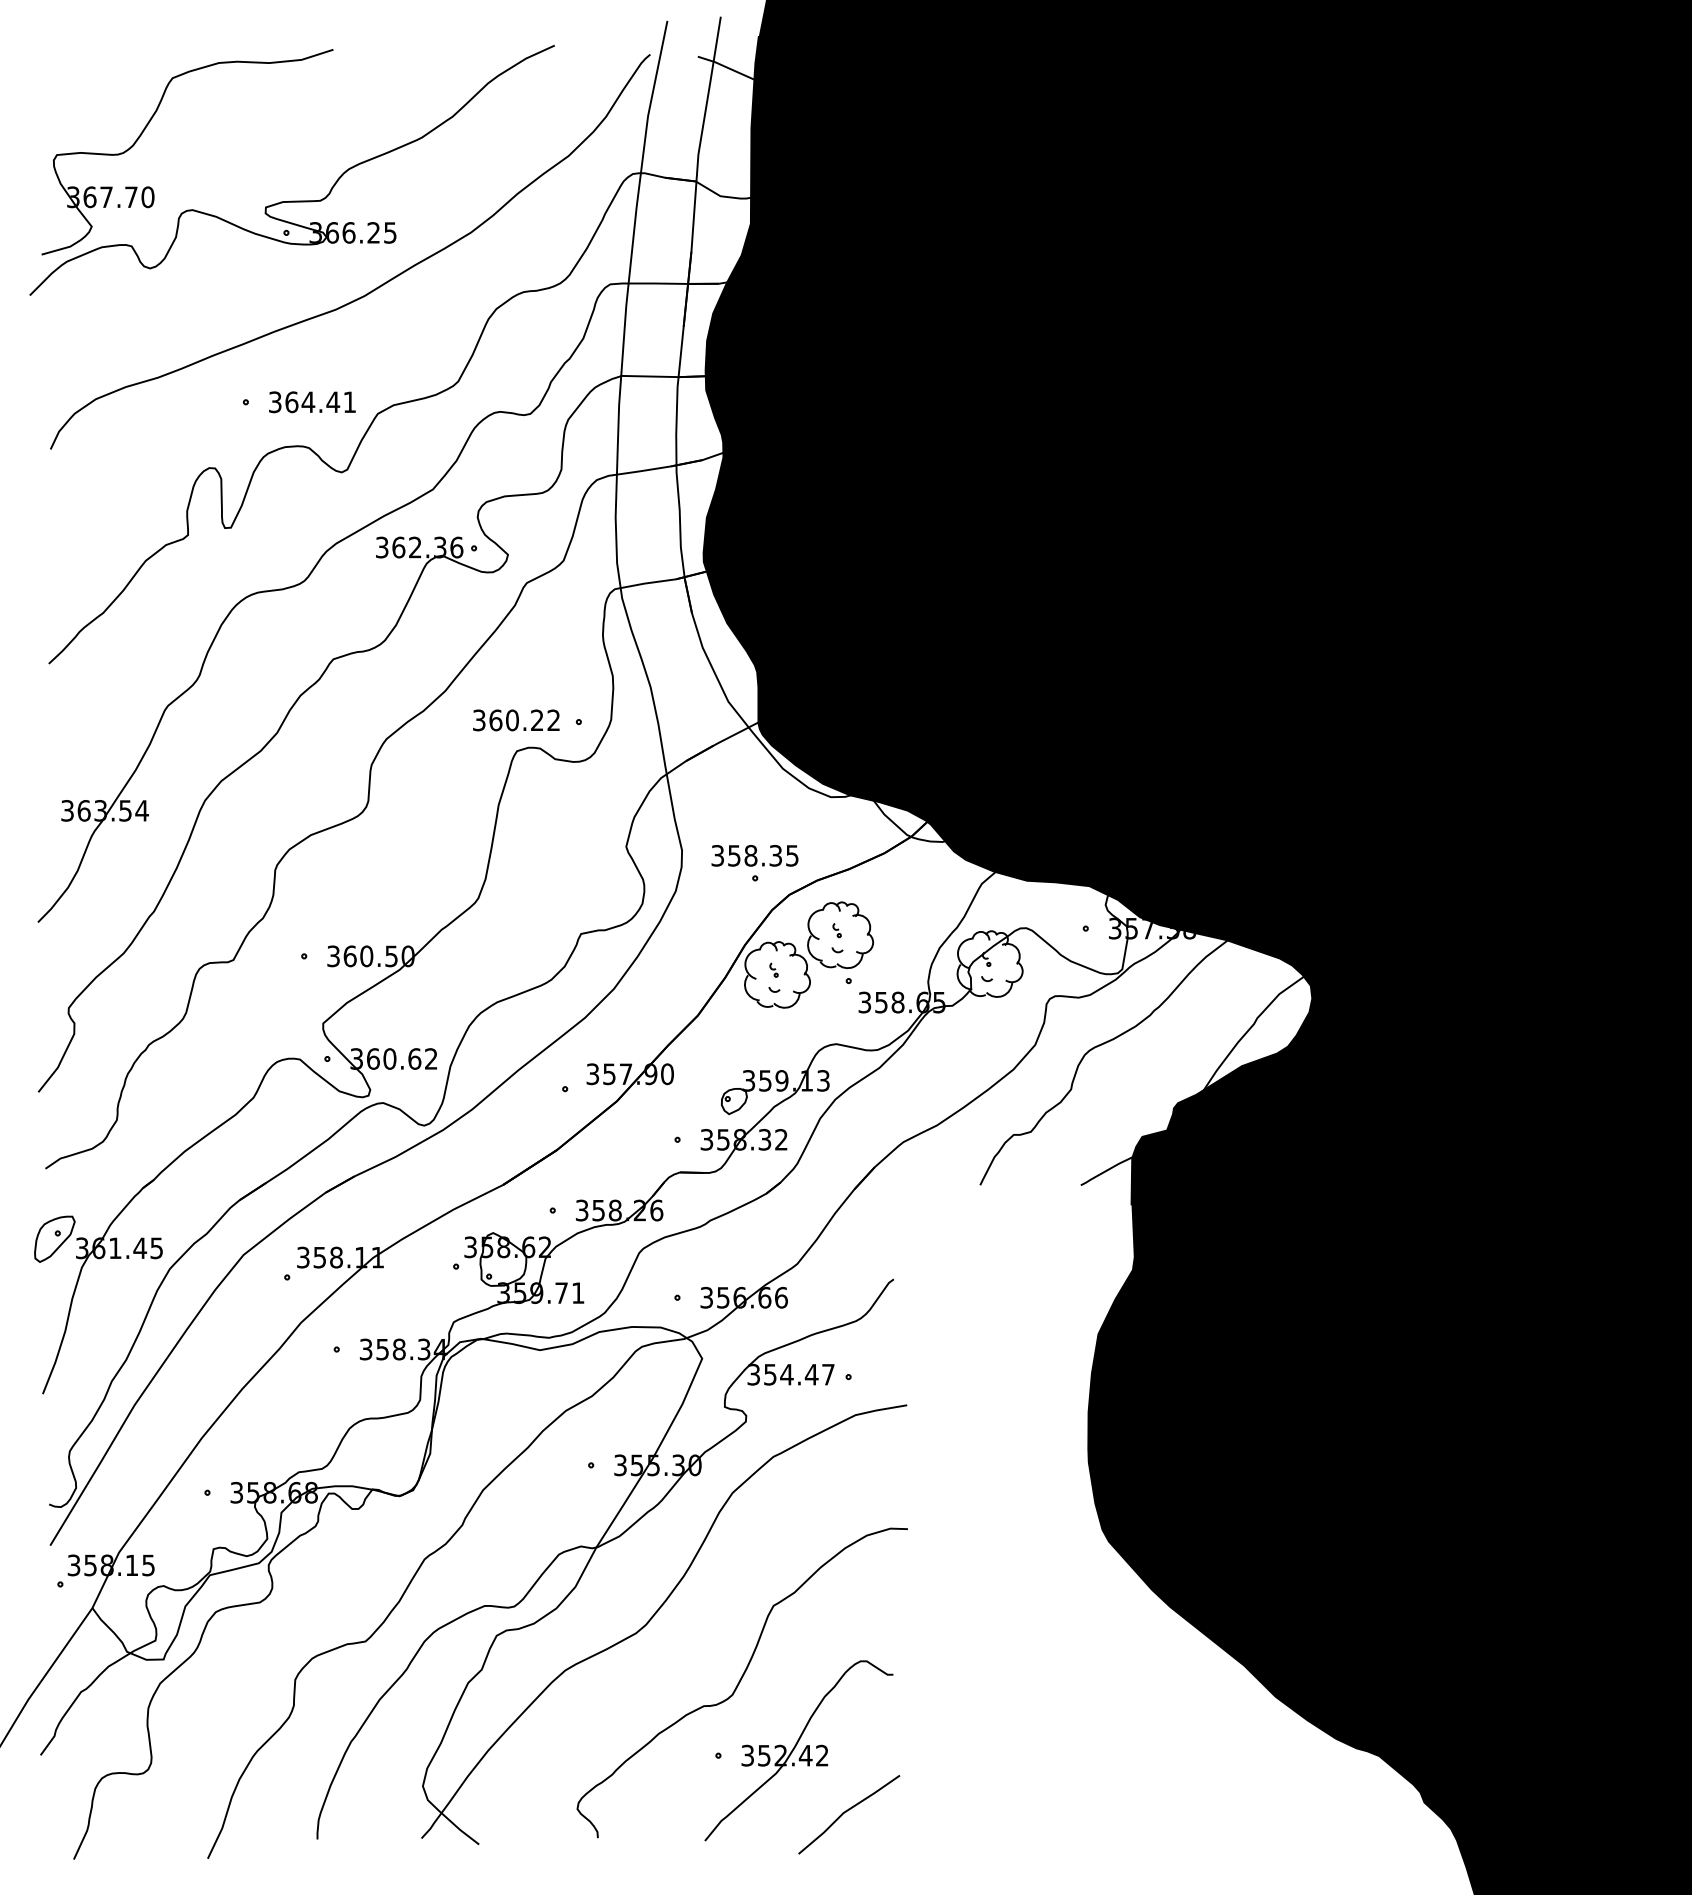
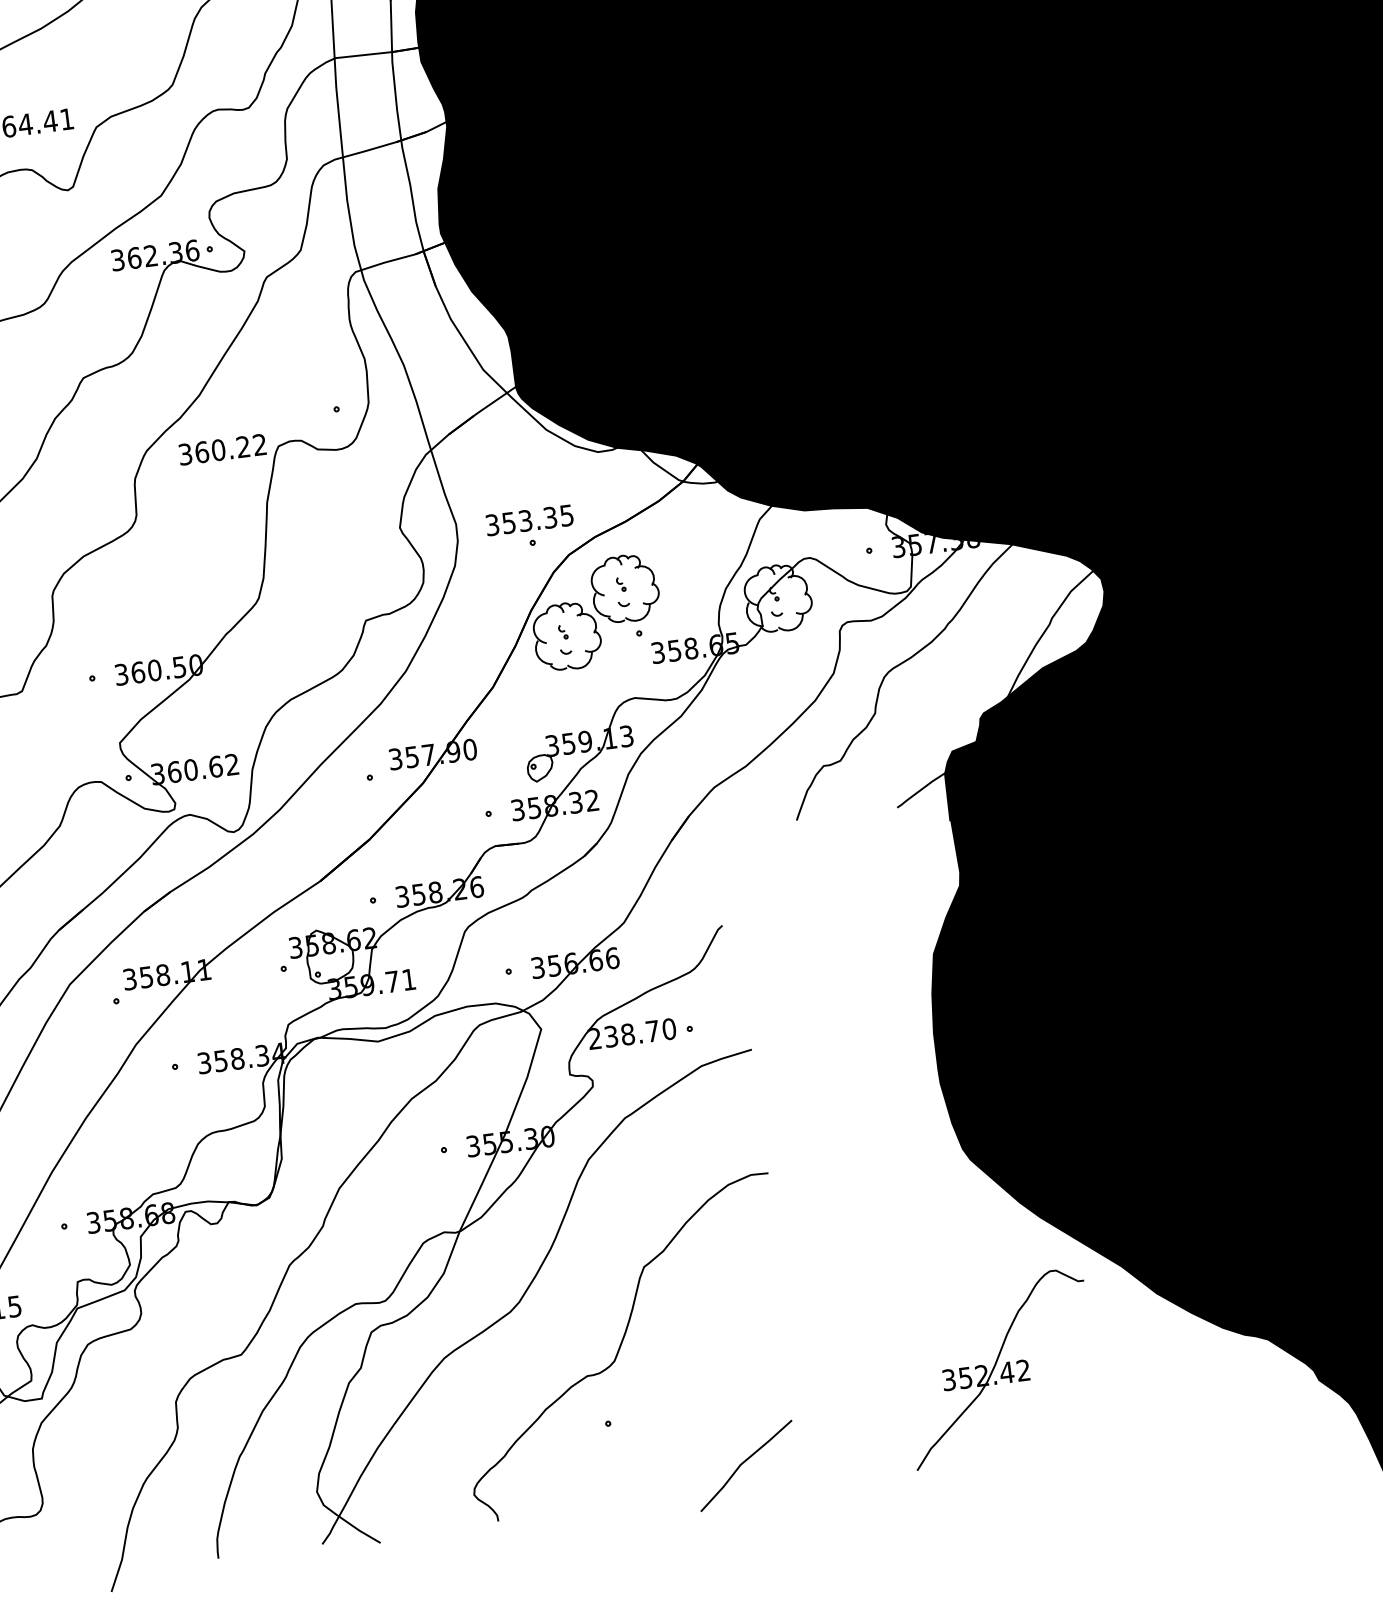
text: (516, 720) -> (222, 449), moved
text: (750, 855) -> (525, 520), 358.35 -> 353.35
text: (790, 1374) -> (631, 1033), 354.47 -> 238.70
part: (798, 1750) -> (999, 1368), moved

